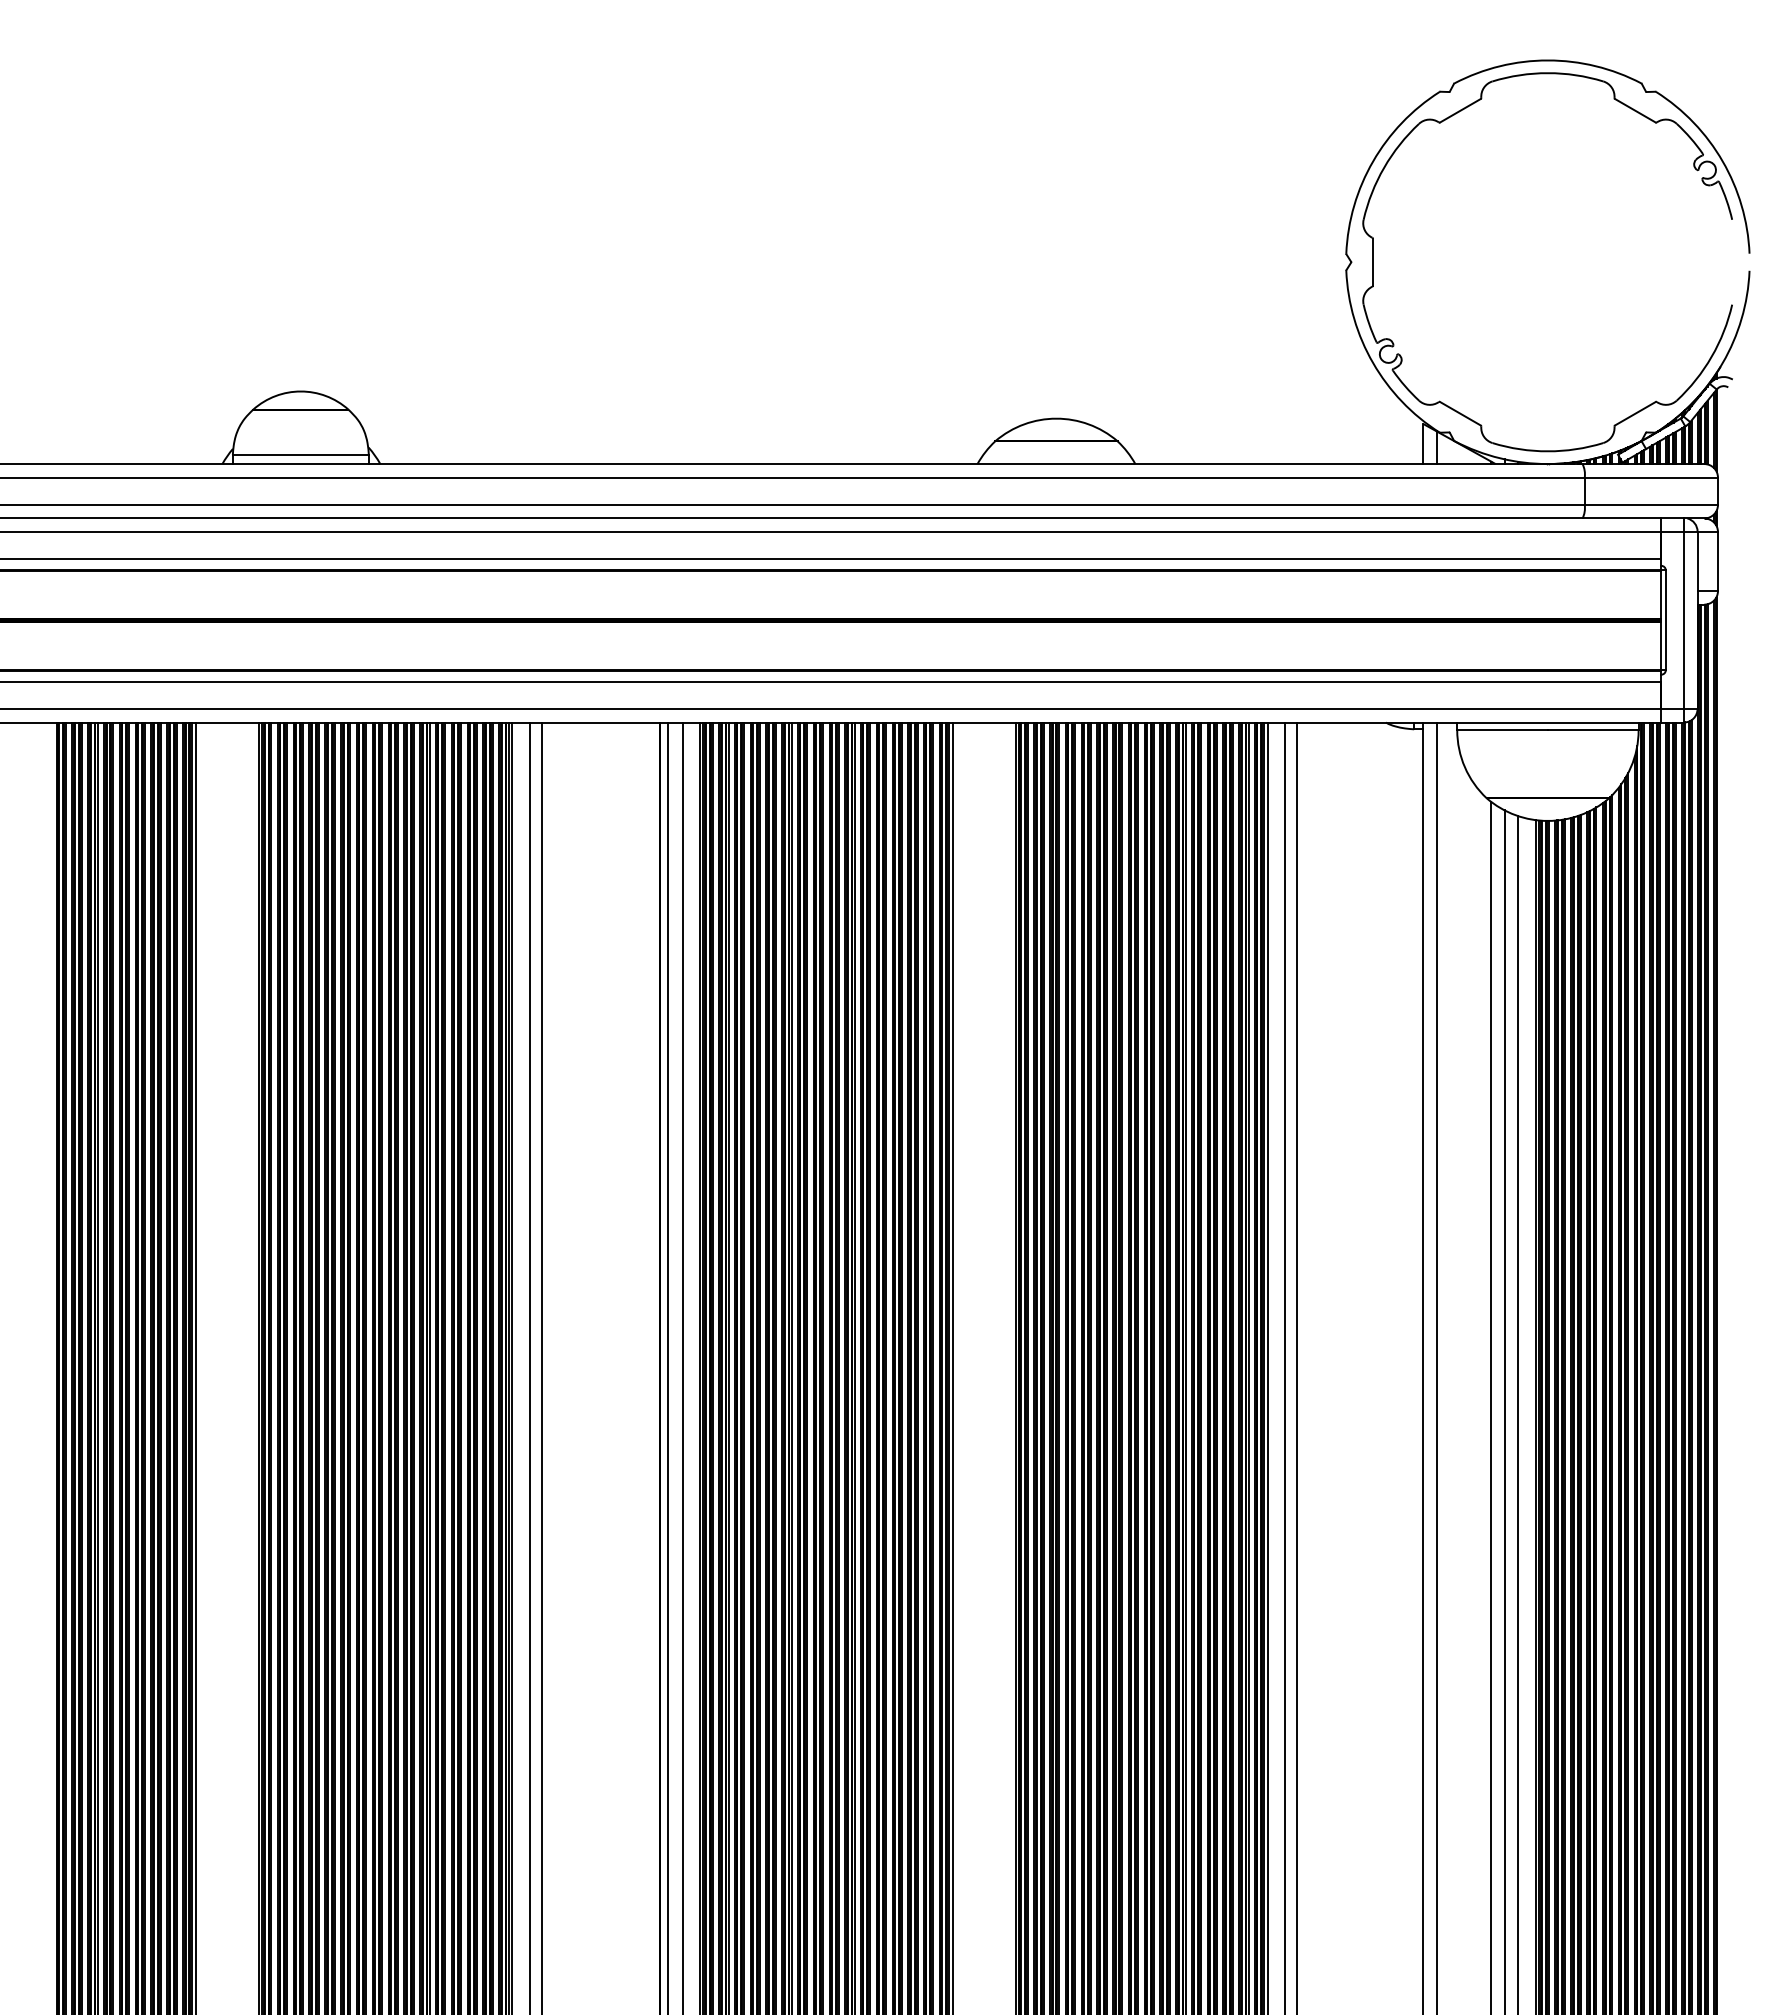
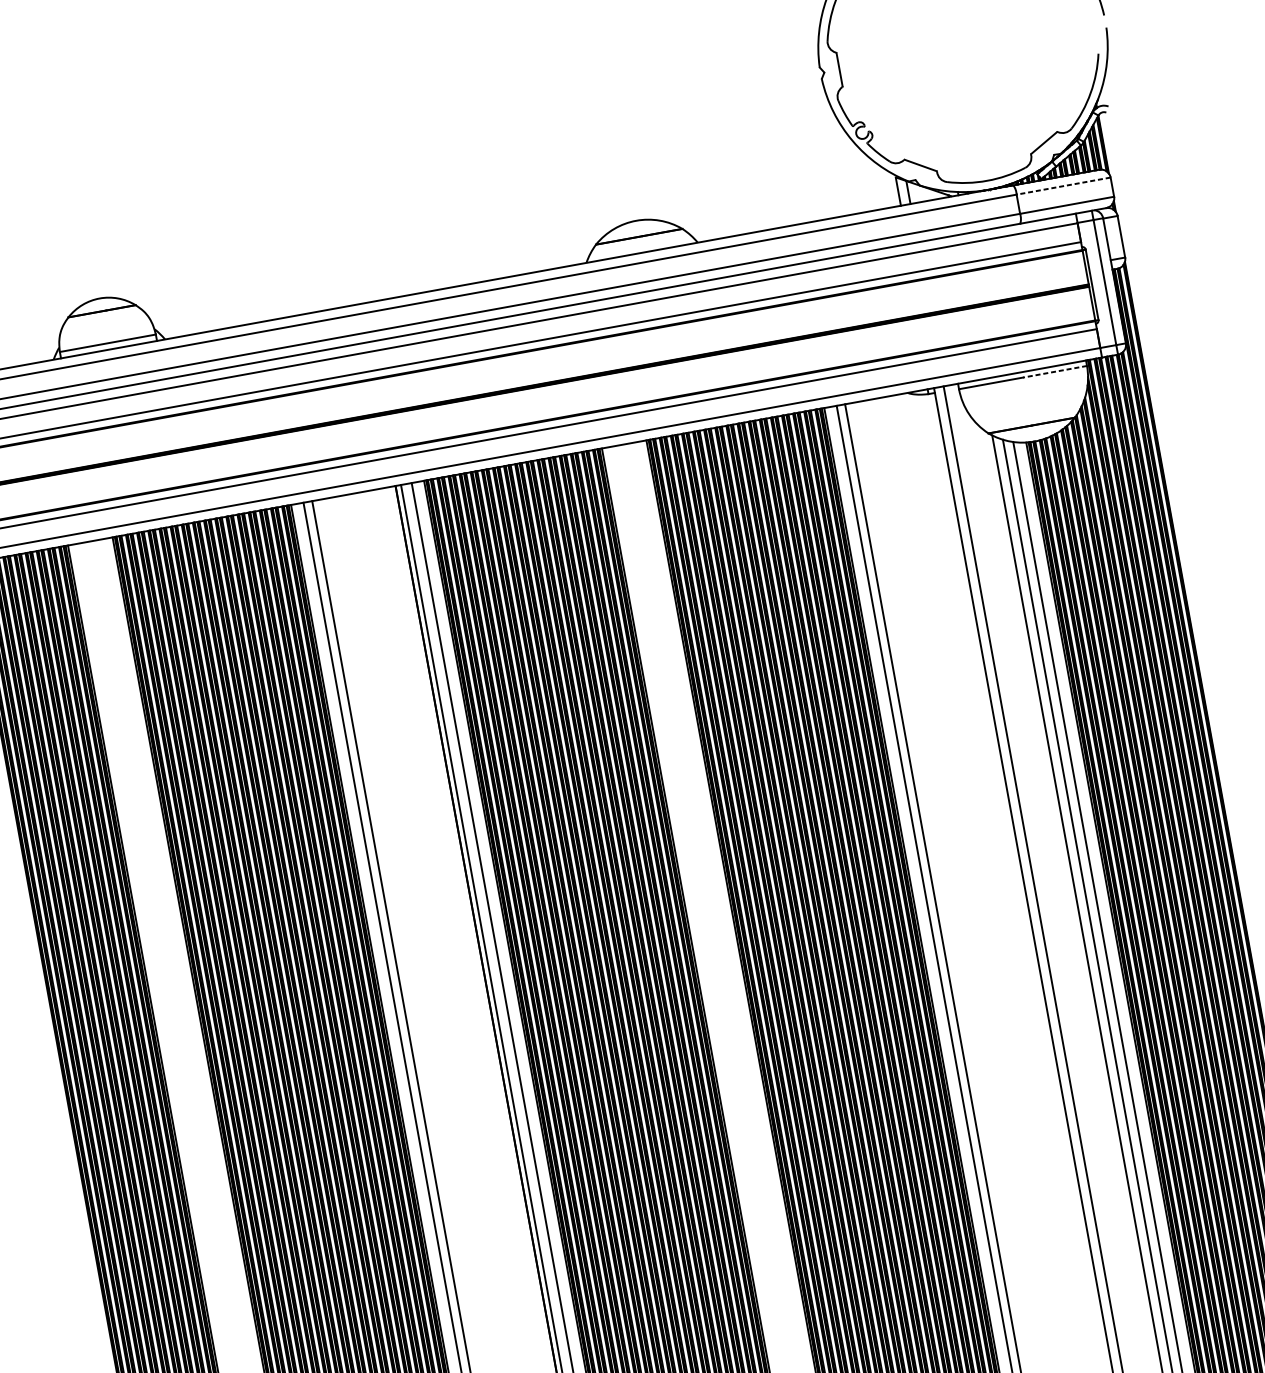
line: (1651, 477) -> (1063, 185), solid -> dashed
line: (1592, 730) -> (1054, 372), solid -> dashed

